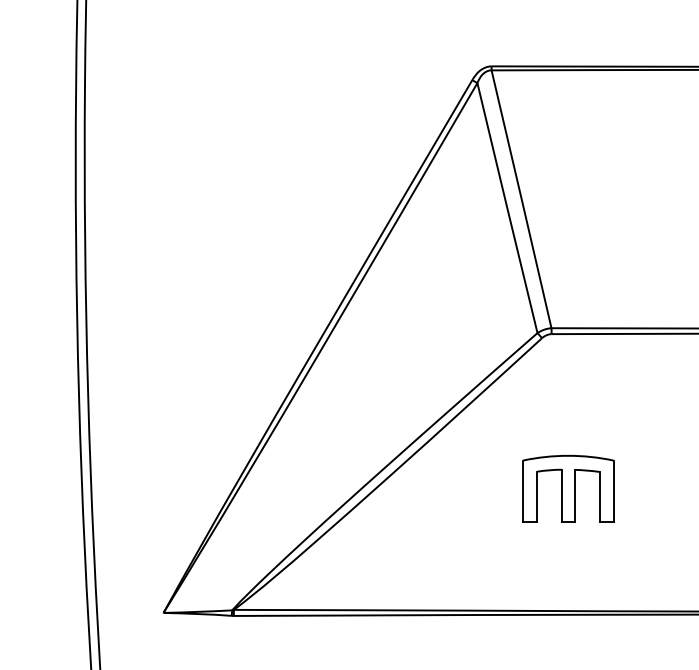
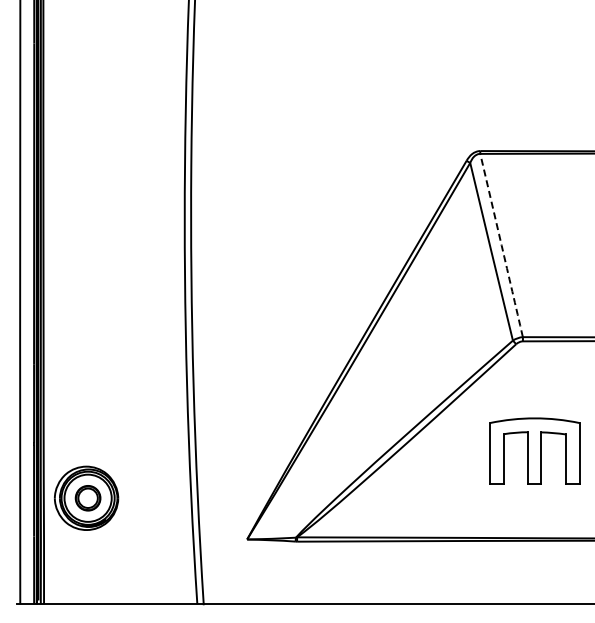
arc: (521, 199) -> (501, 245), solid -> dashed
part: (567, 489) -> (534, 451), size x1.4

